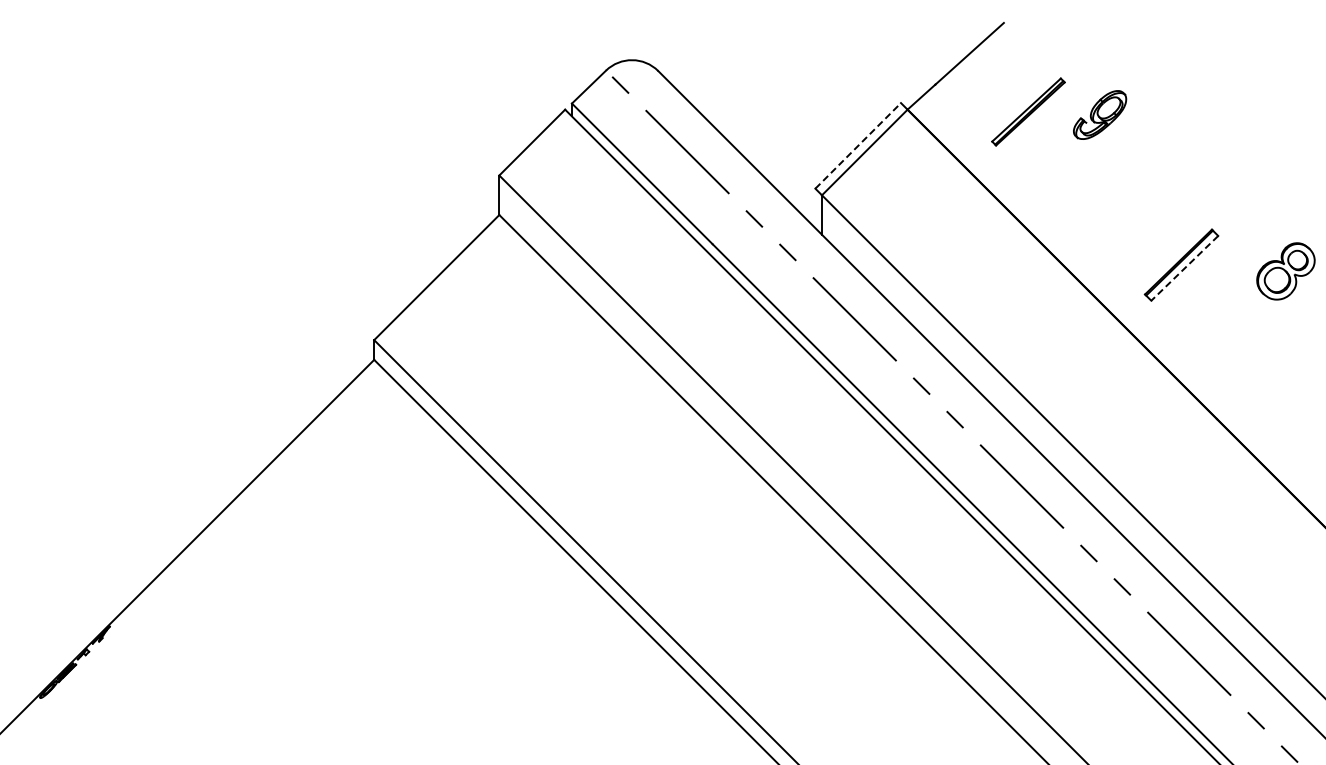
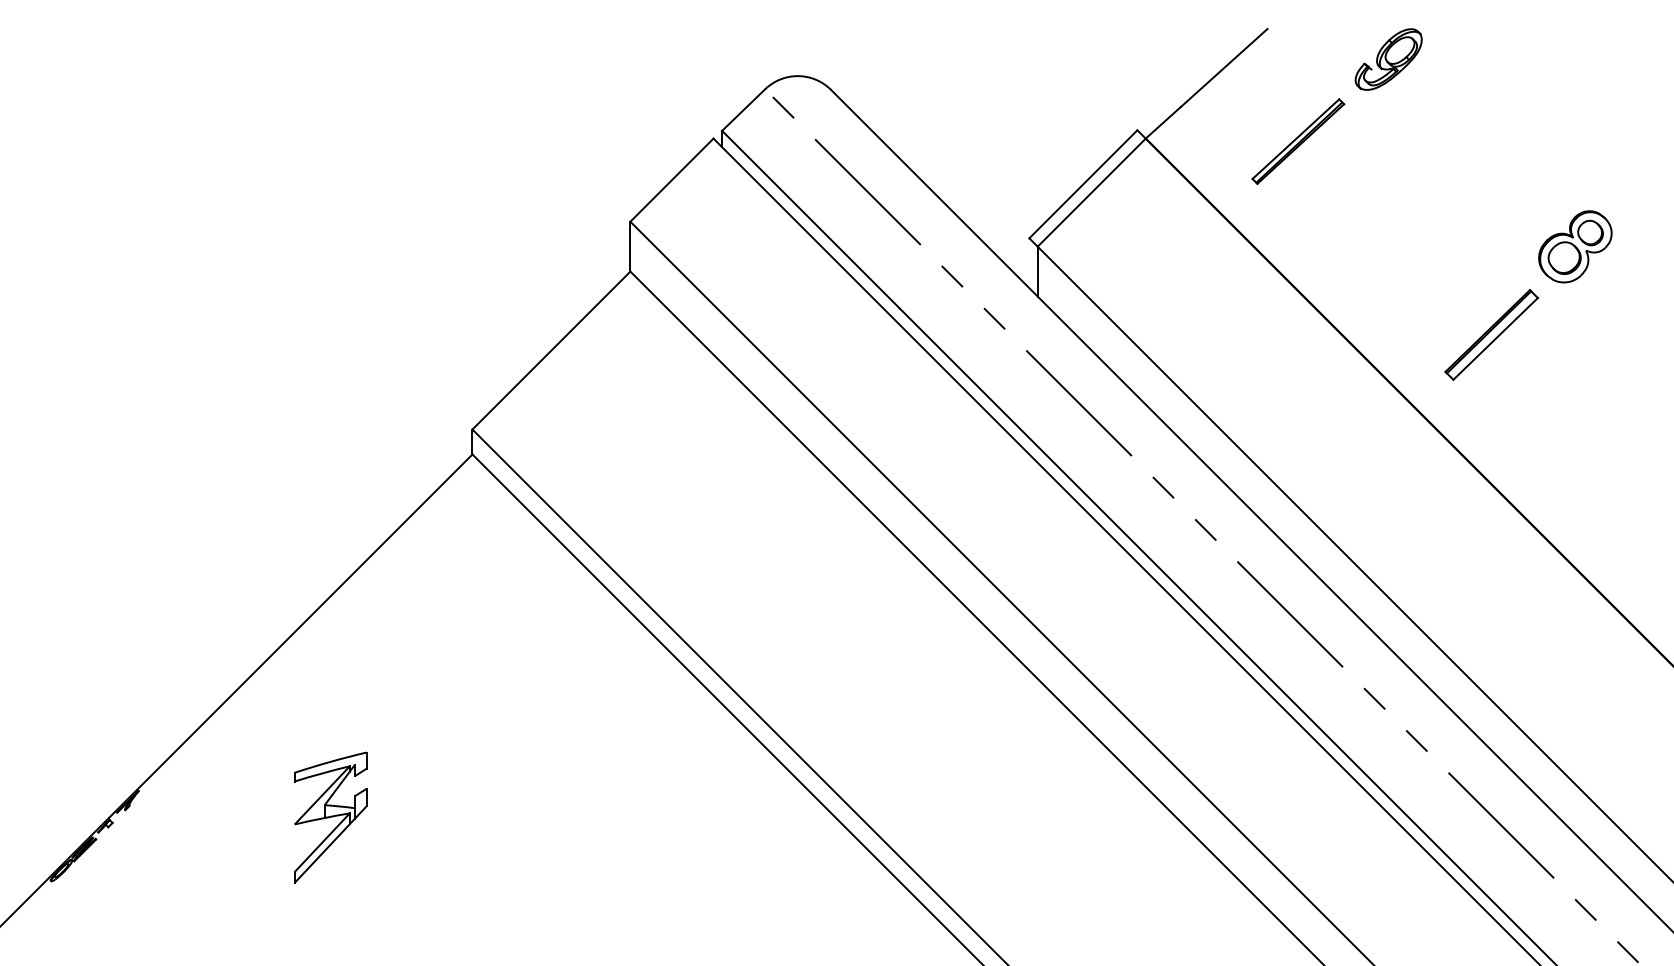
part: (1100, 114) -> (1389, 58), moved
line: (858, 145) -> (1083, 183), dashed -> solid
line: (1184, 268) -> (1495, 339), dashed -> solid
part: (1285, 271) -> (1574, 246), moved
part: (261, 647) -> (330, 817), added

